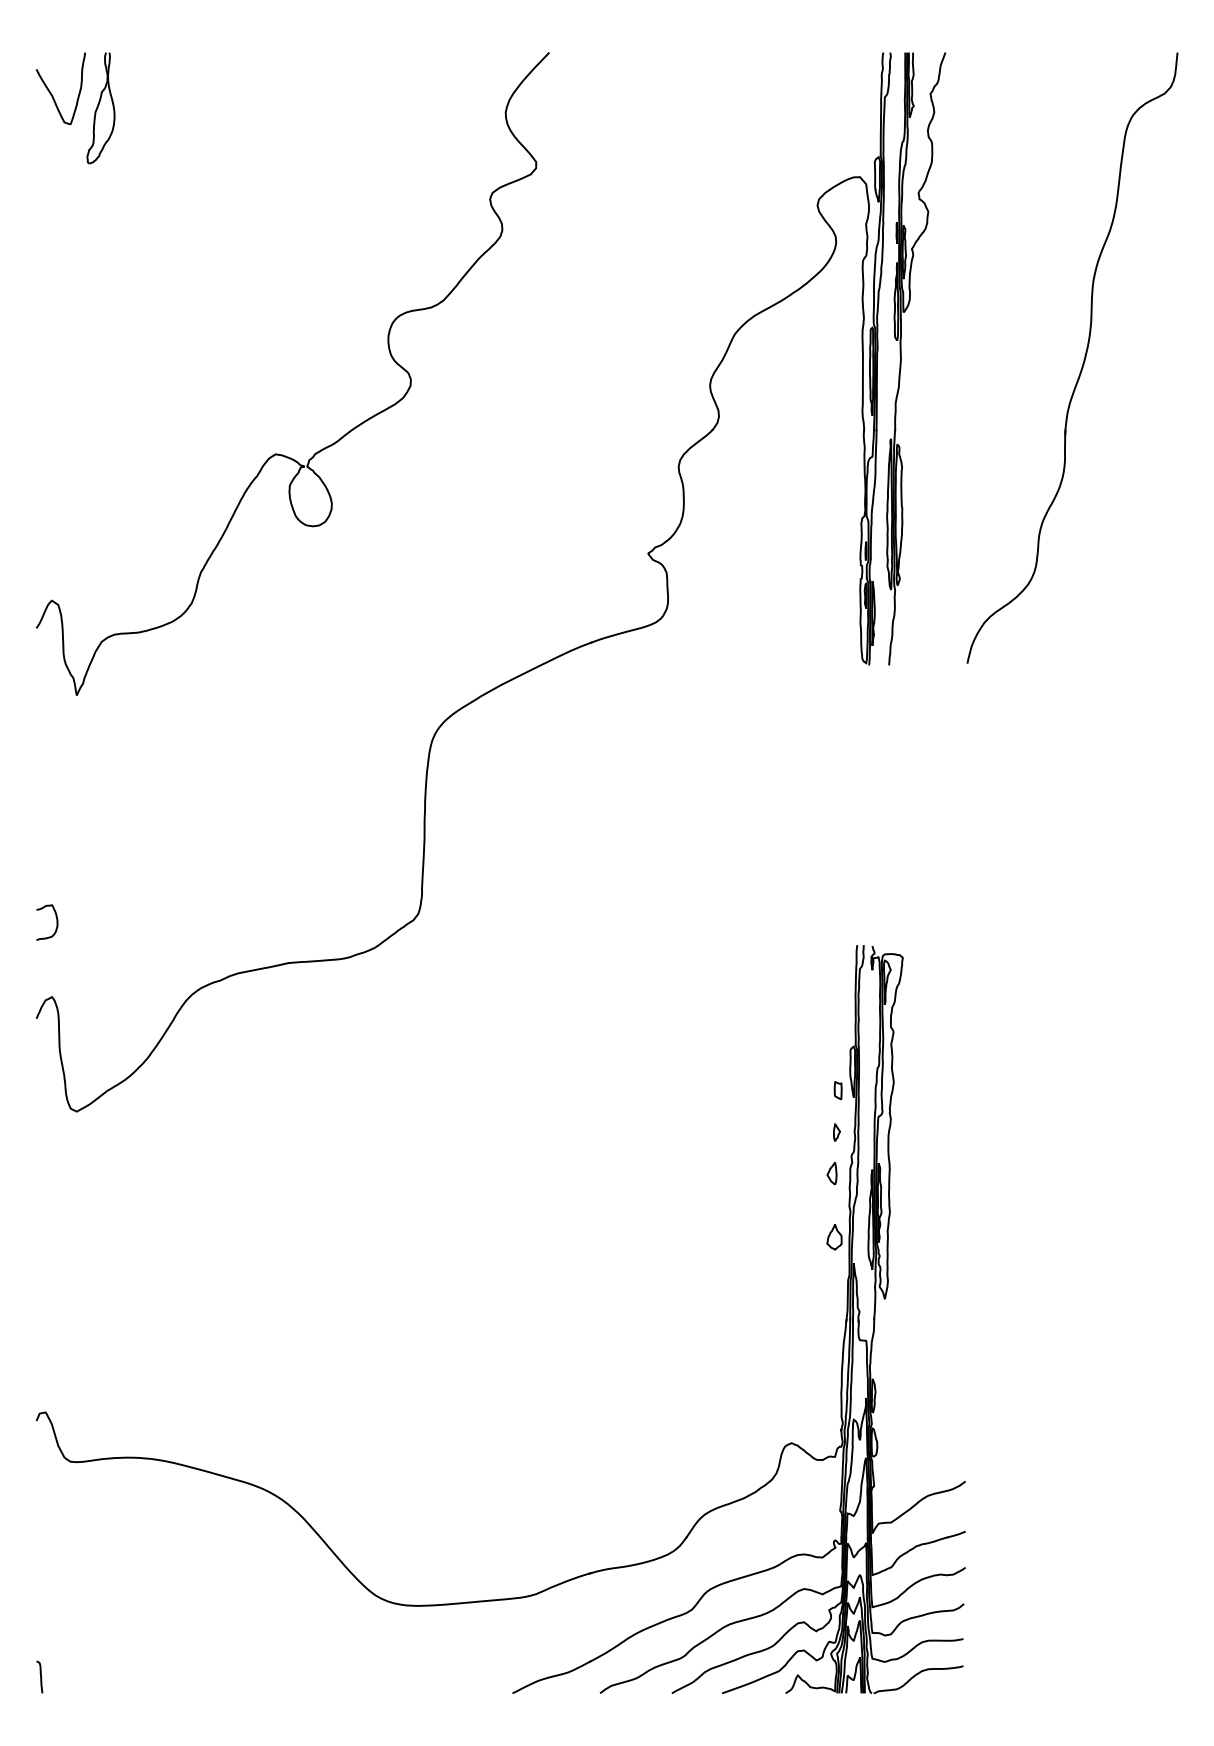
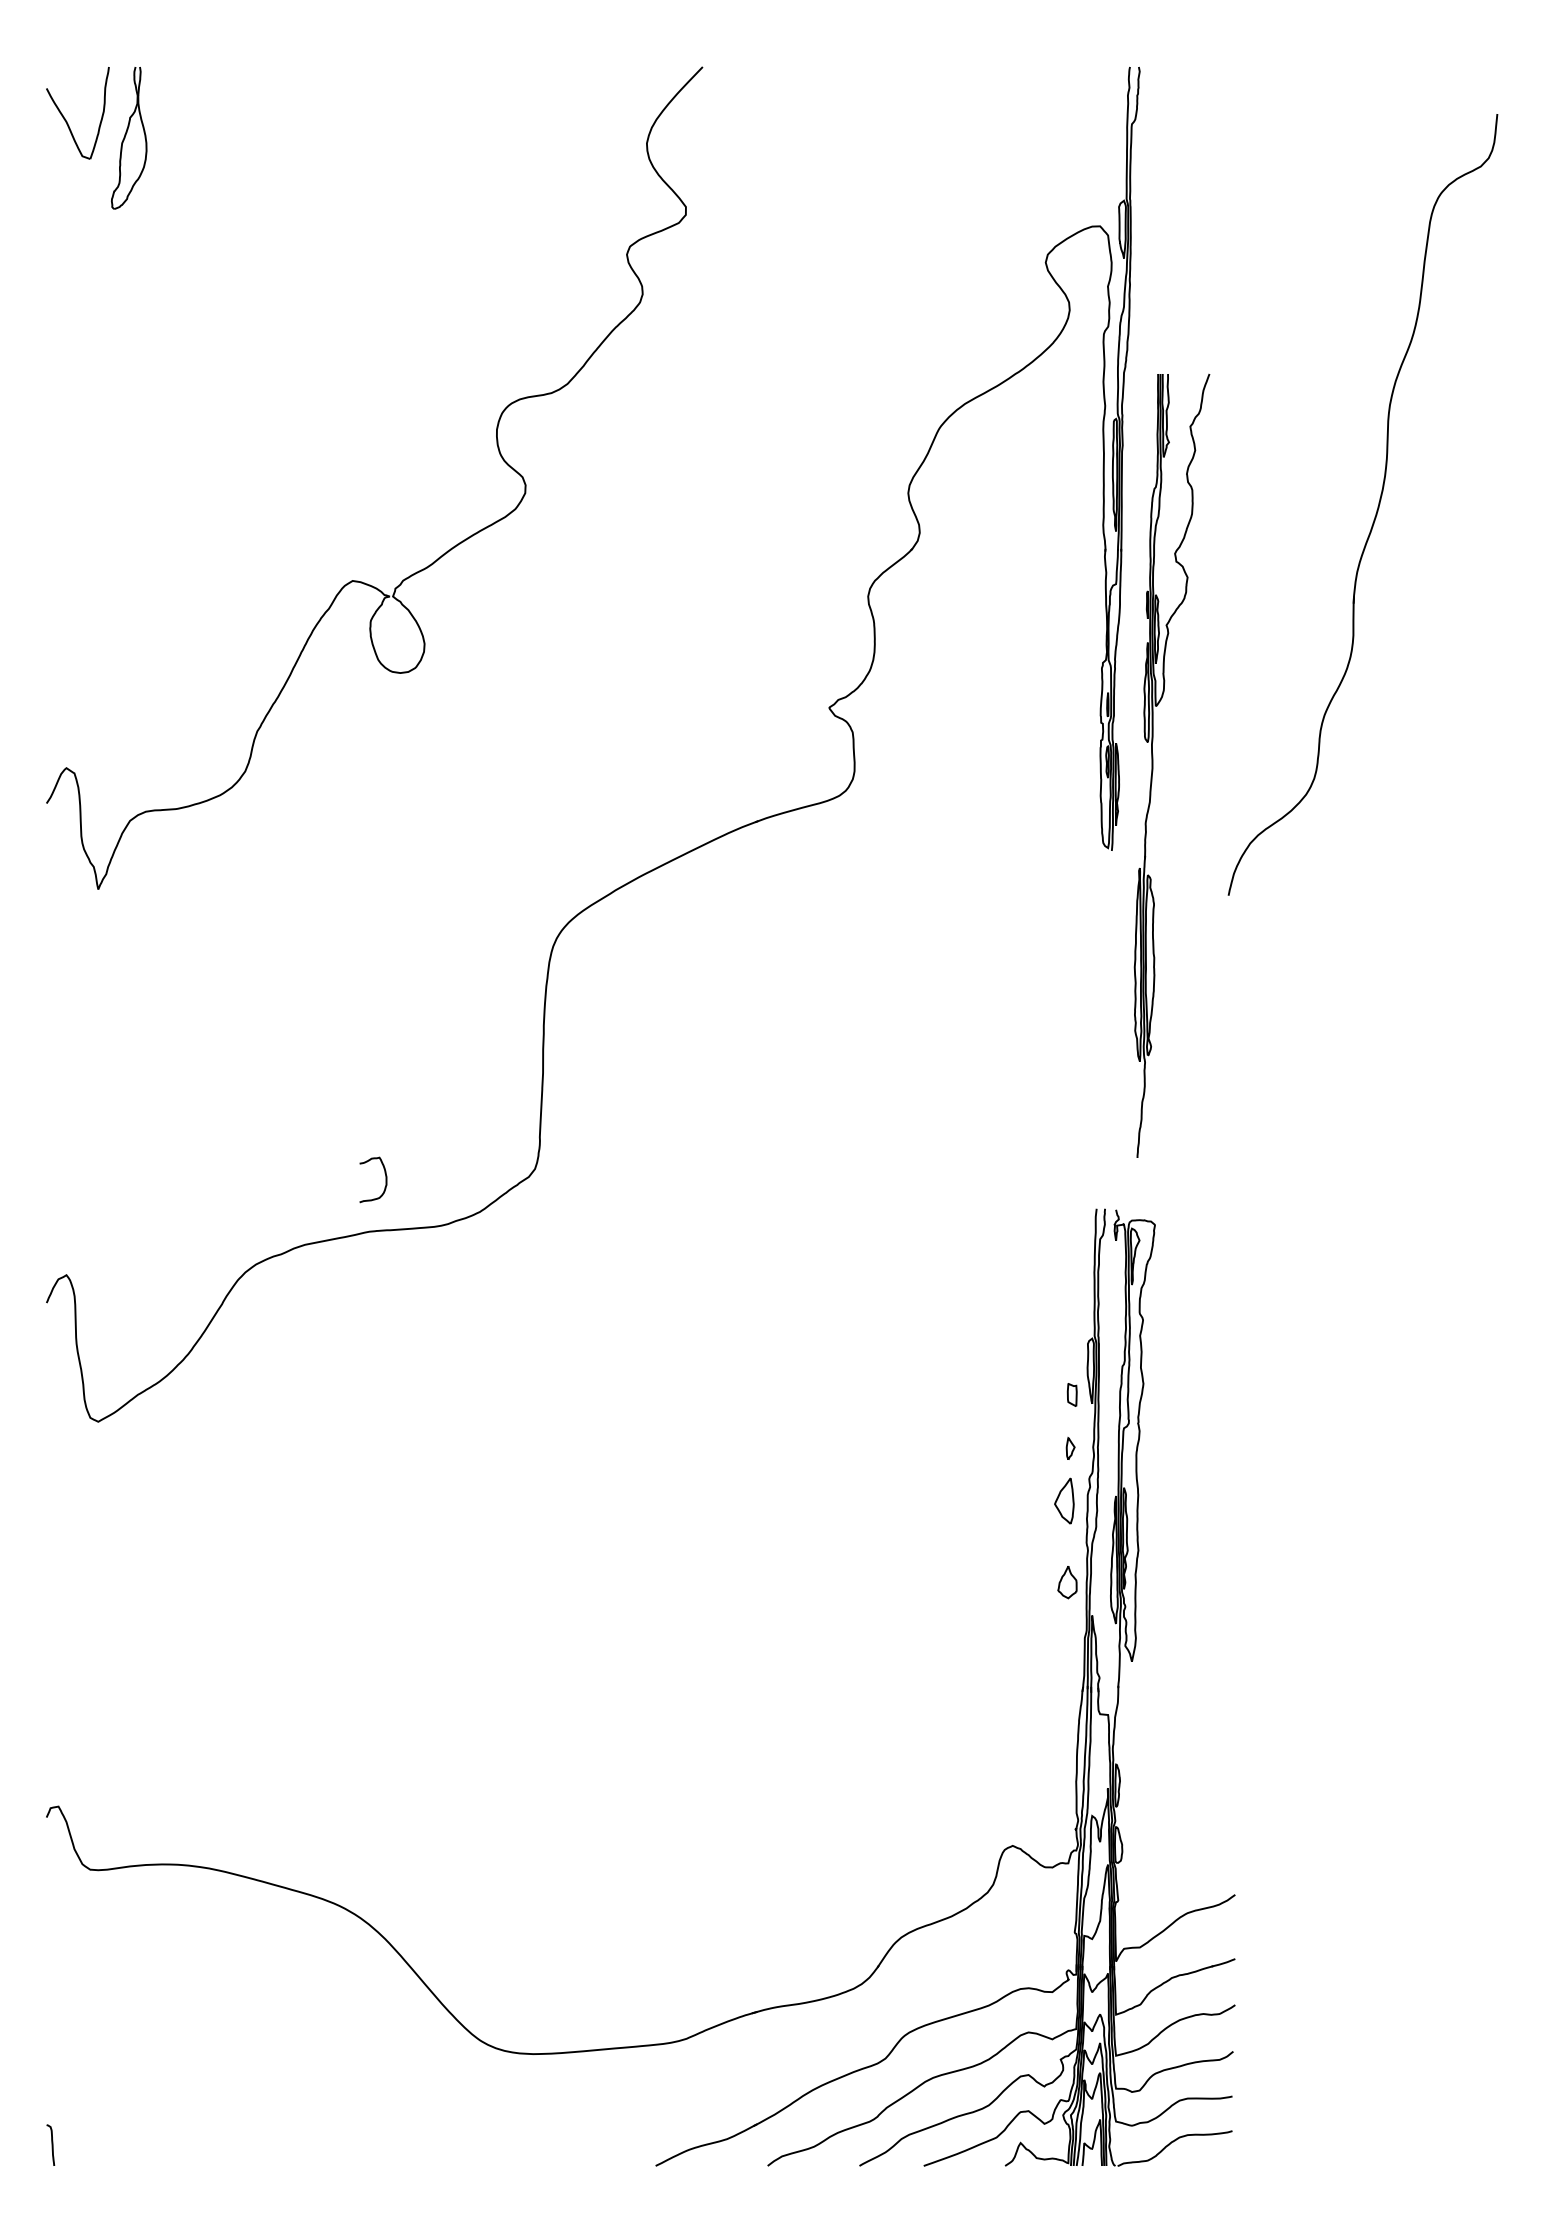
part: (901, 358) -> (1153, 765), moved
part: (1083, 359) -> (1377, 506), moved
curve: (56, 922) -> (385, 1179), moved
part: (832, 1173) -> (1064, 1500), size x1.6

